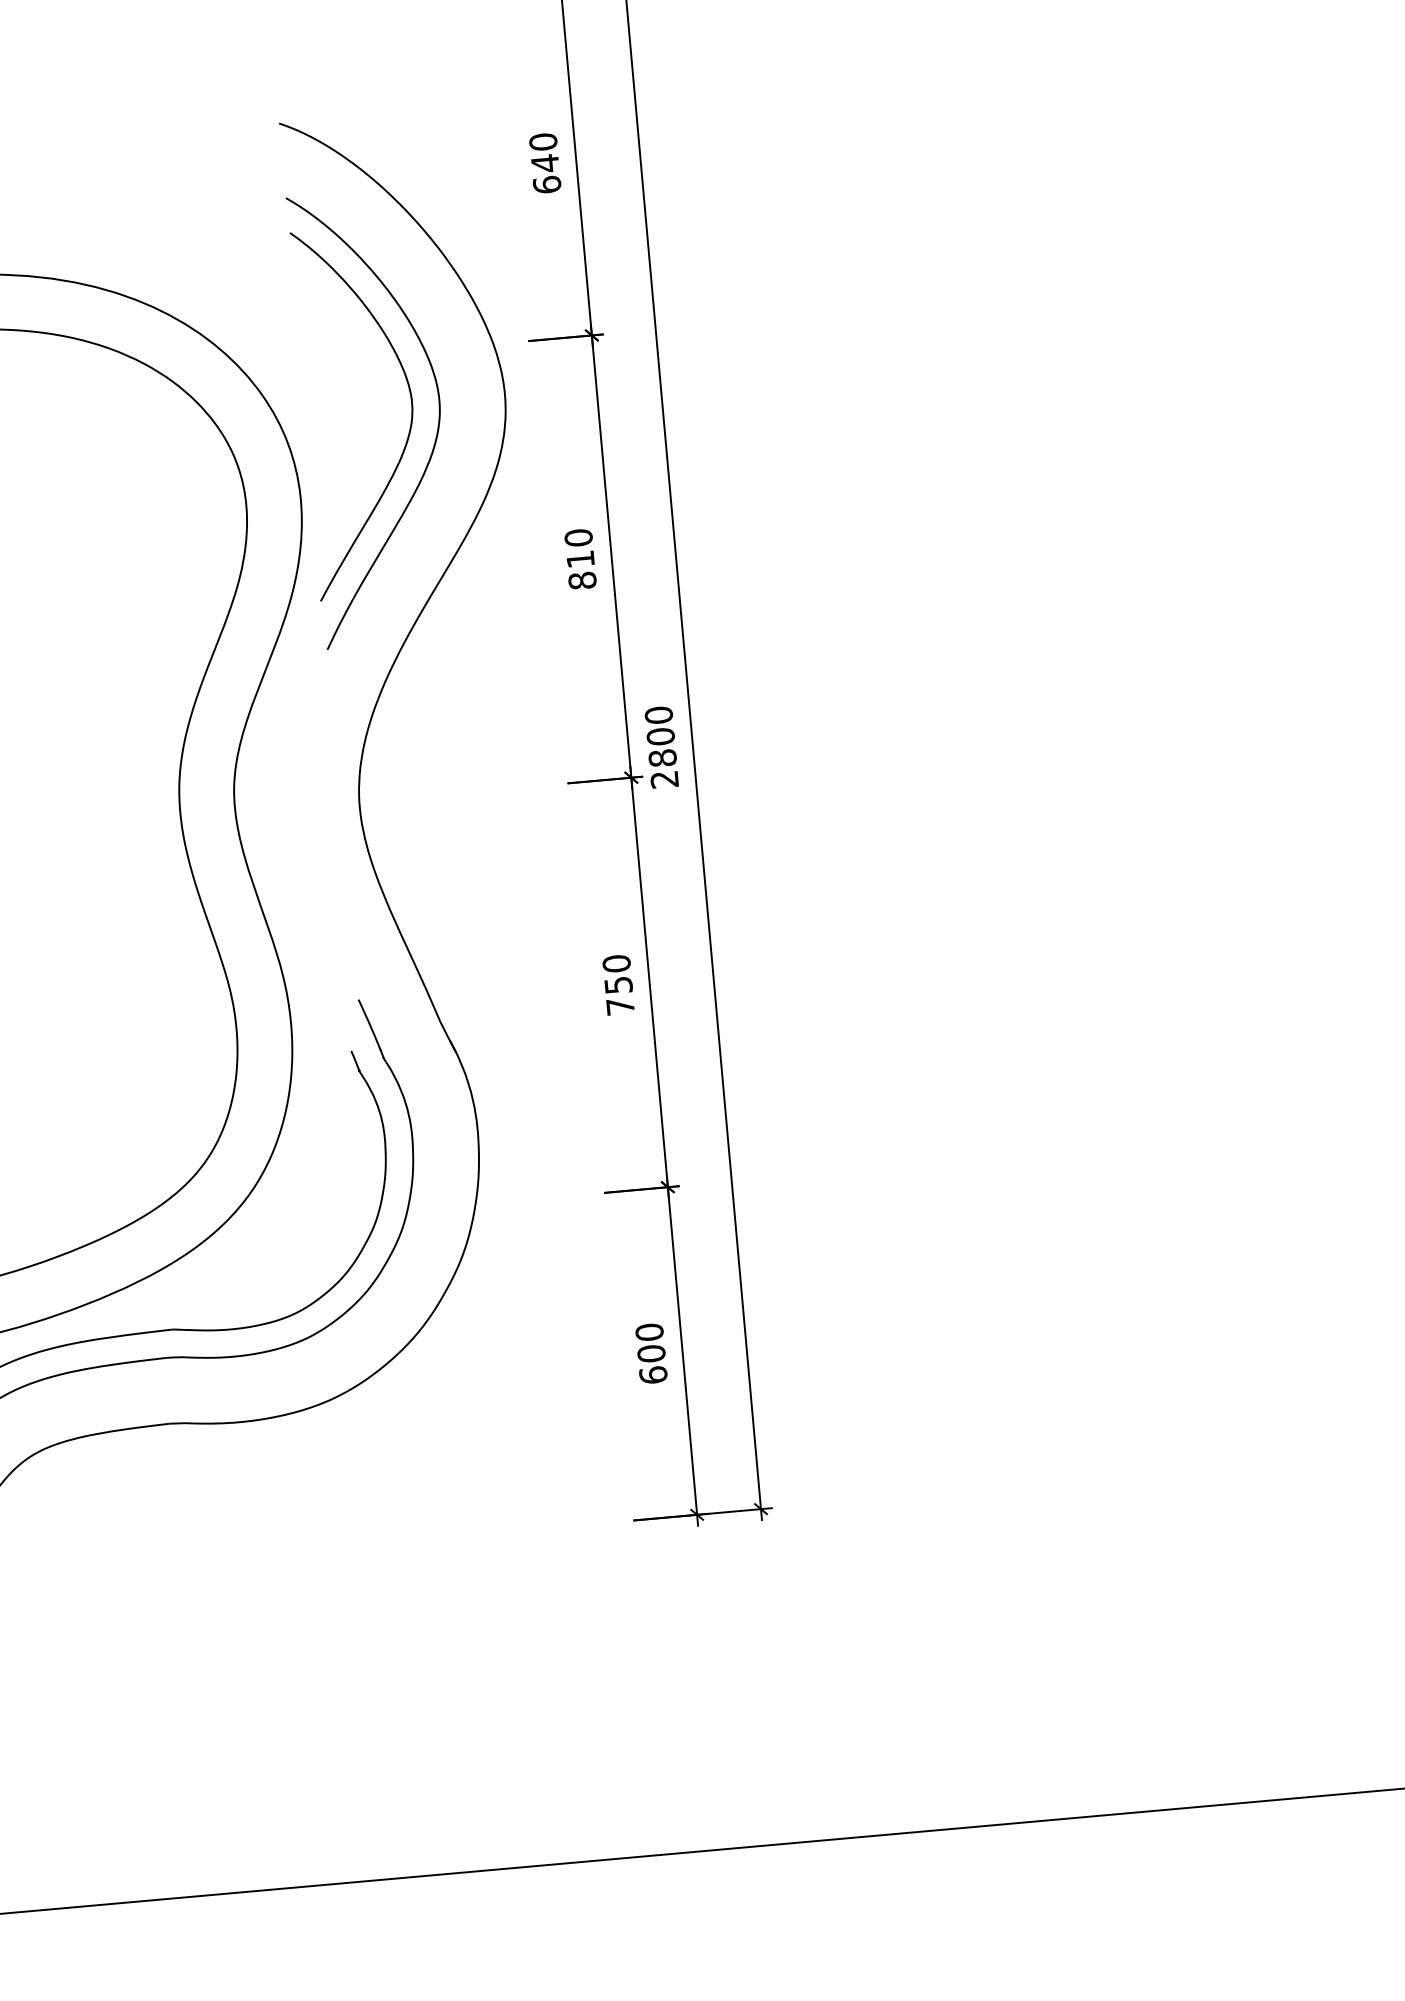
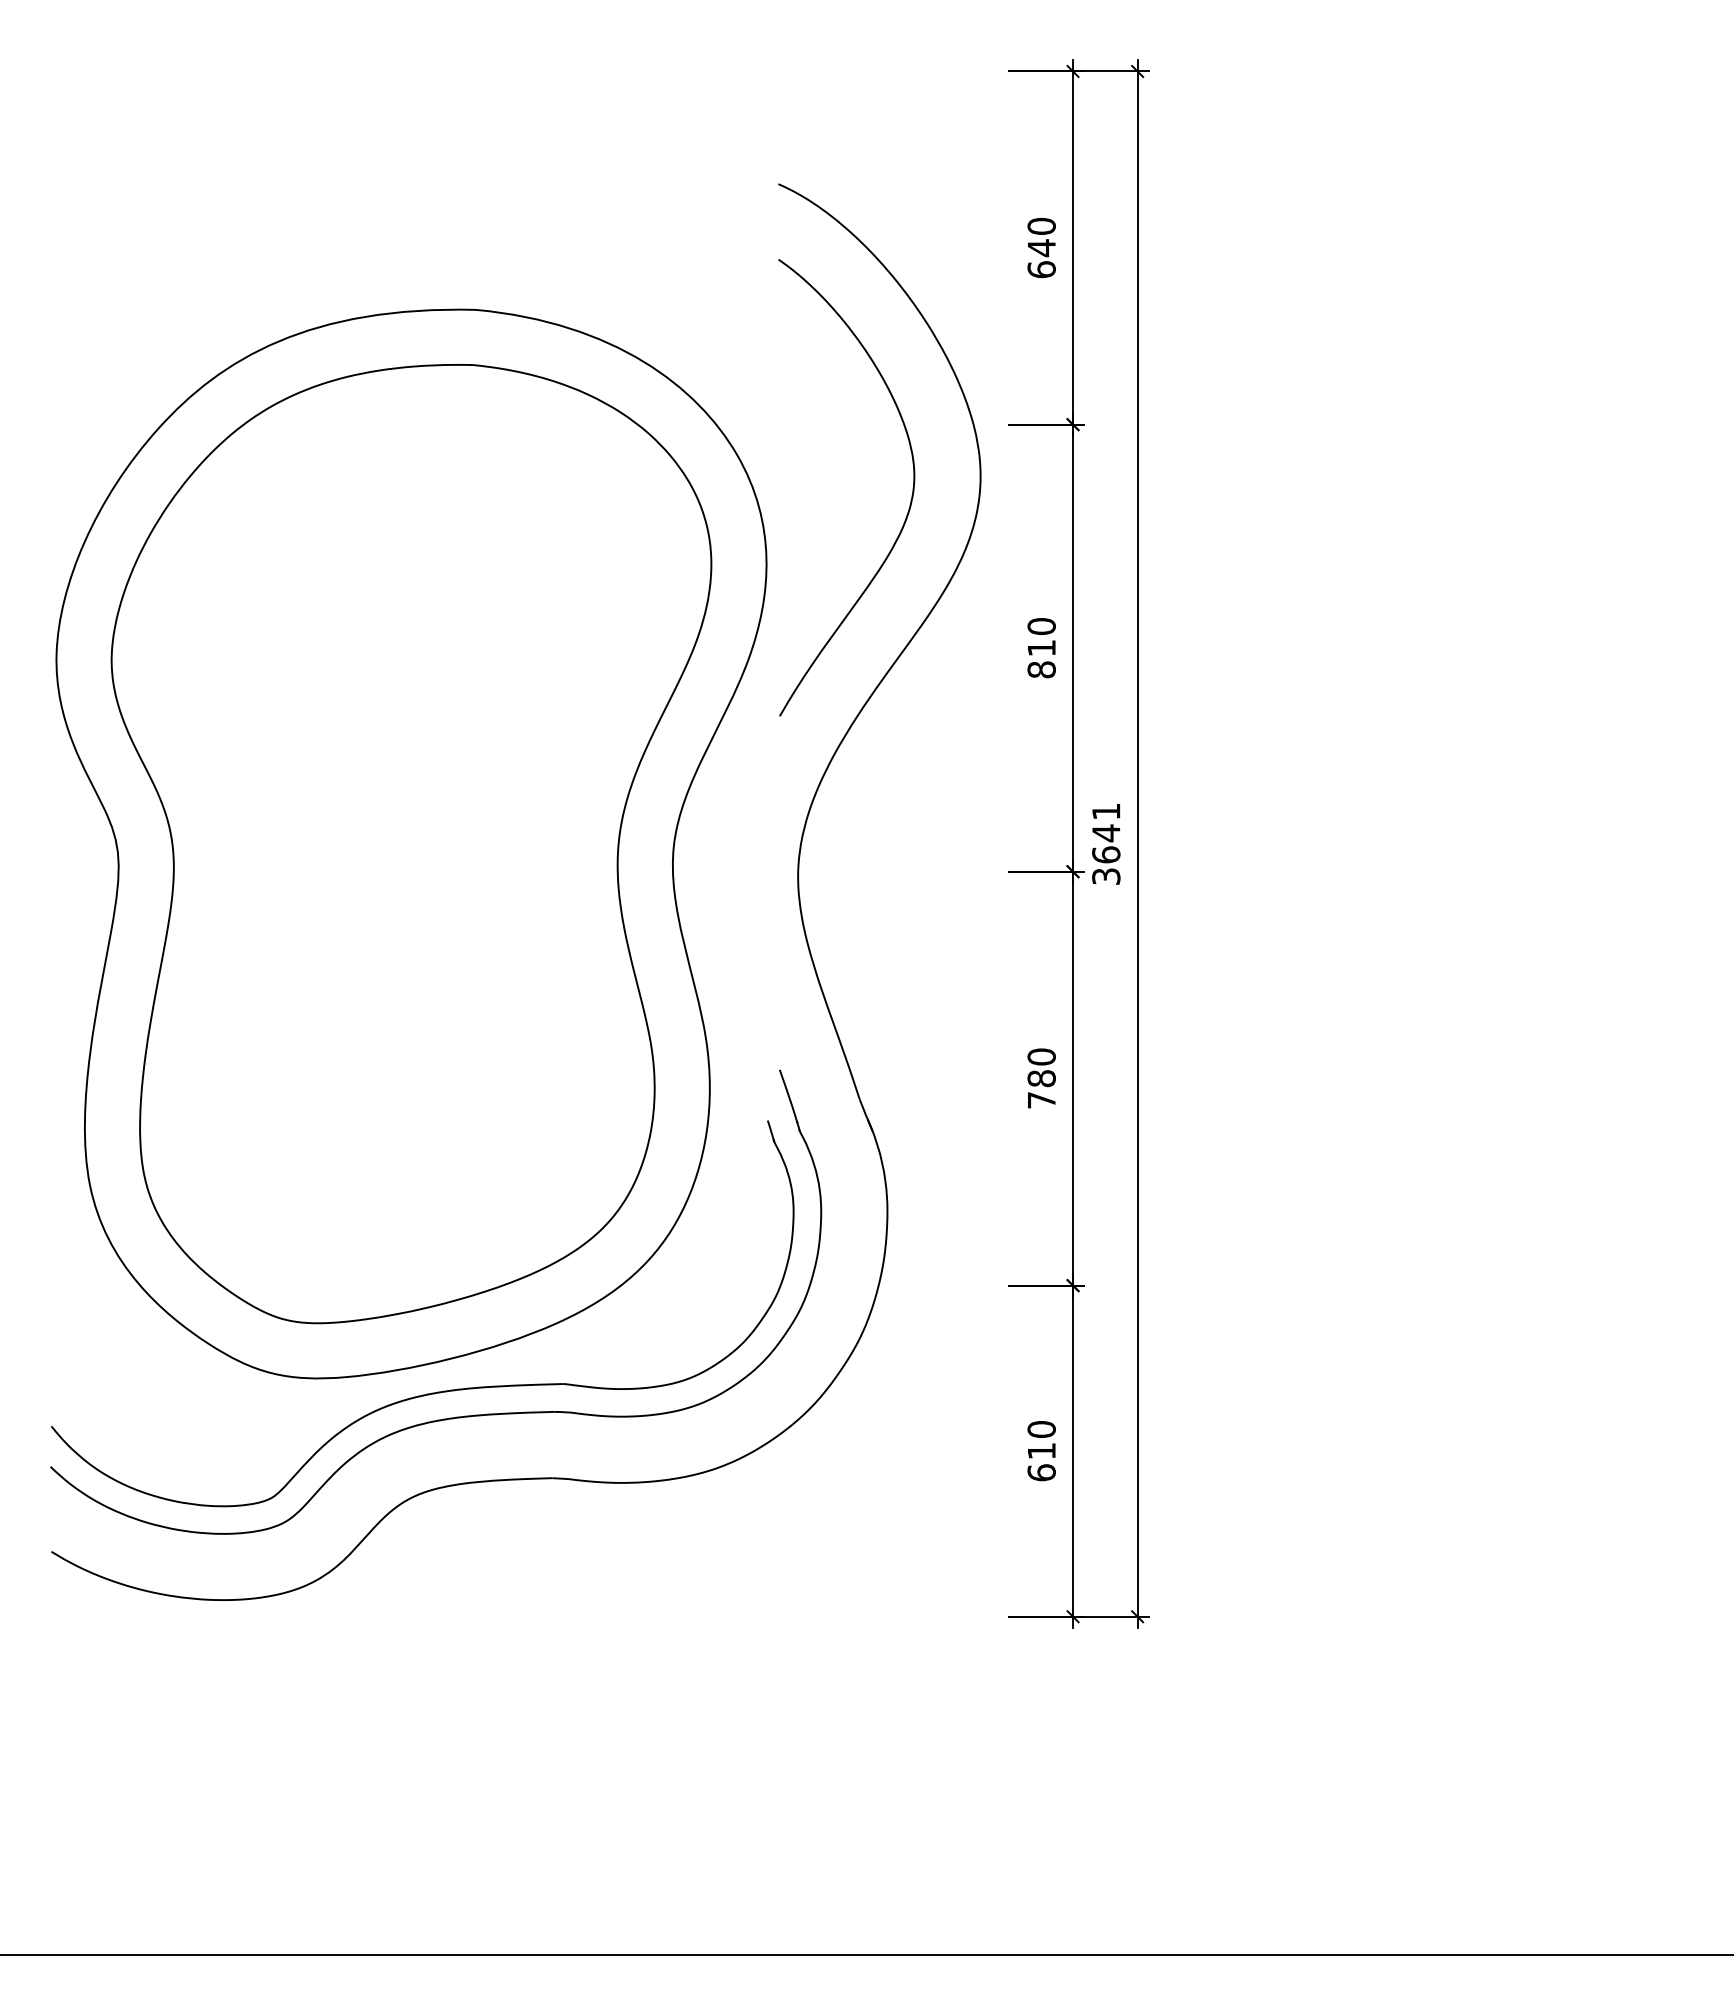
curve: (411, 416) -> (884, 489), removed
text: (661, 746) -> (1106, 843), 2800 -> 3641
text: (618, 985) -> (1041, 1078), 750 -> 780
text: (651, 1353) -> (1041, 1450), 600 -> 610

